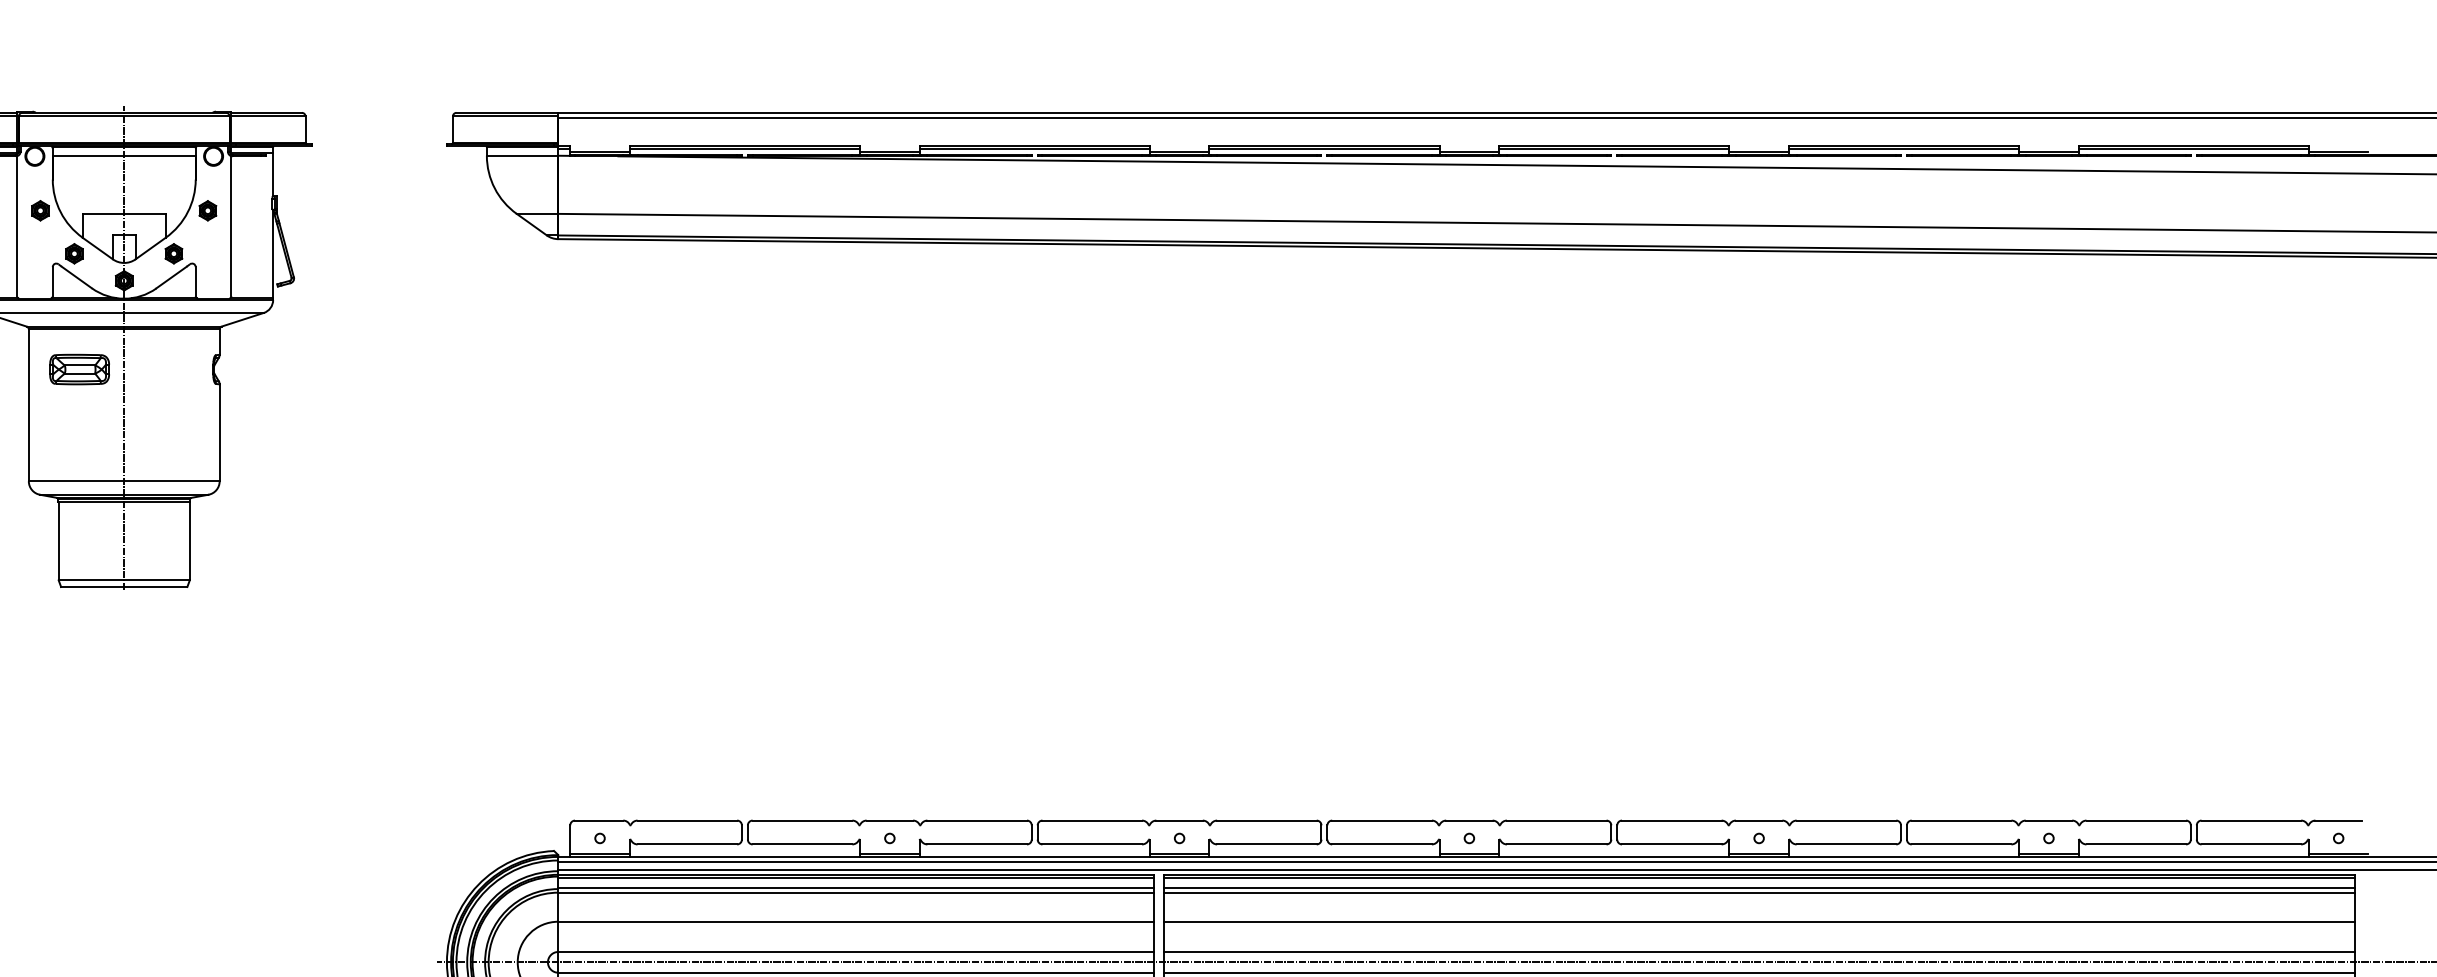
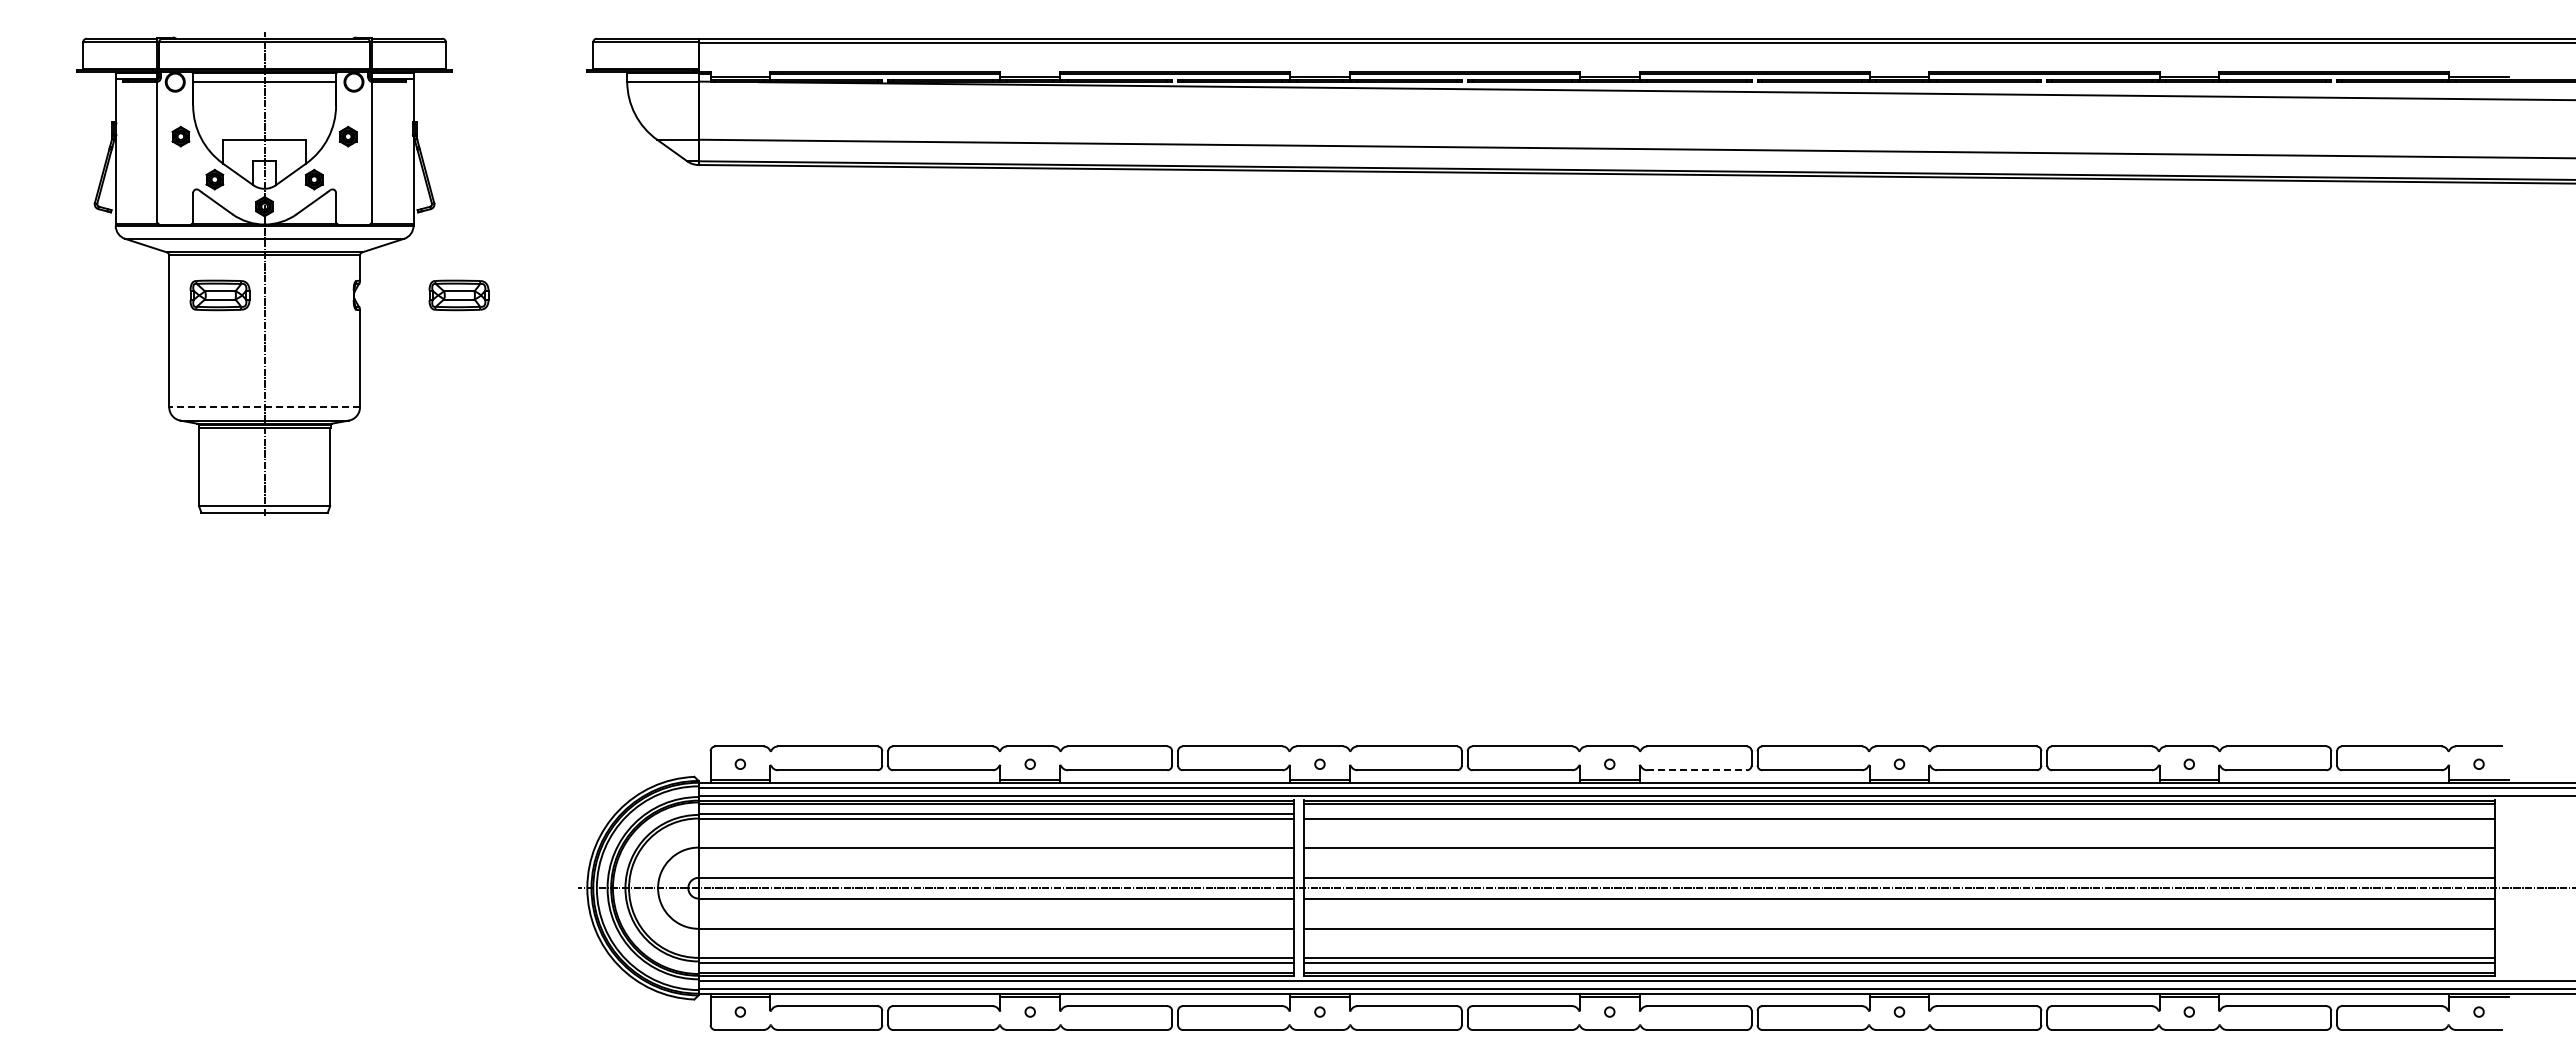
part: (318, 369) -> (458, 295), added
line: (124, 481) -> (264, 407), solid -> dashed
line: (1557, 844) -> (1697, 770), solid -> dashed
line: (1759, 887) -> (1899, 813), removed

